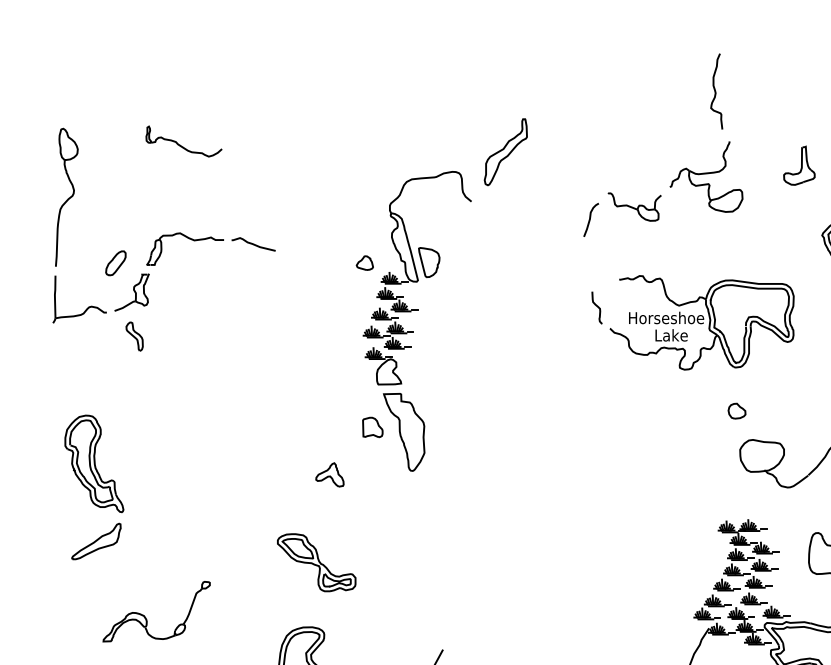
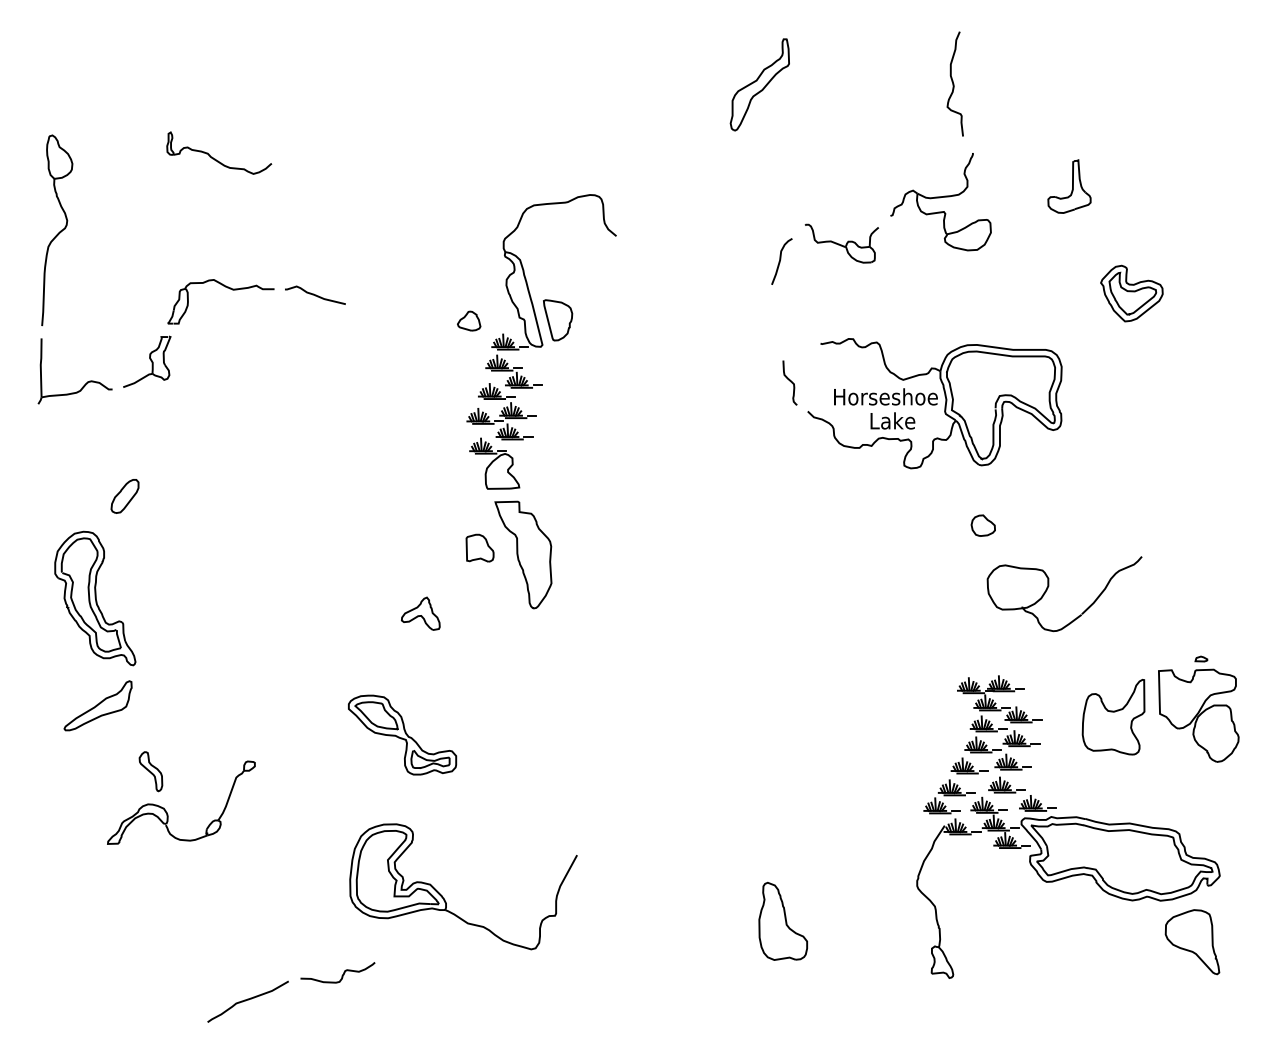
part: (505, 151) -> (759, 84), moved
part: (115, 263) -> (124, 496), moved
part: (134, 336) -> (150, 771), moved

